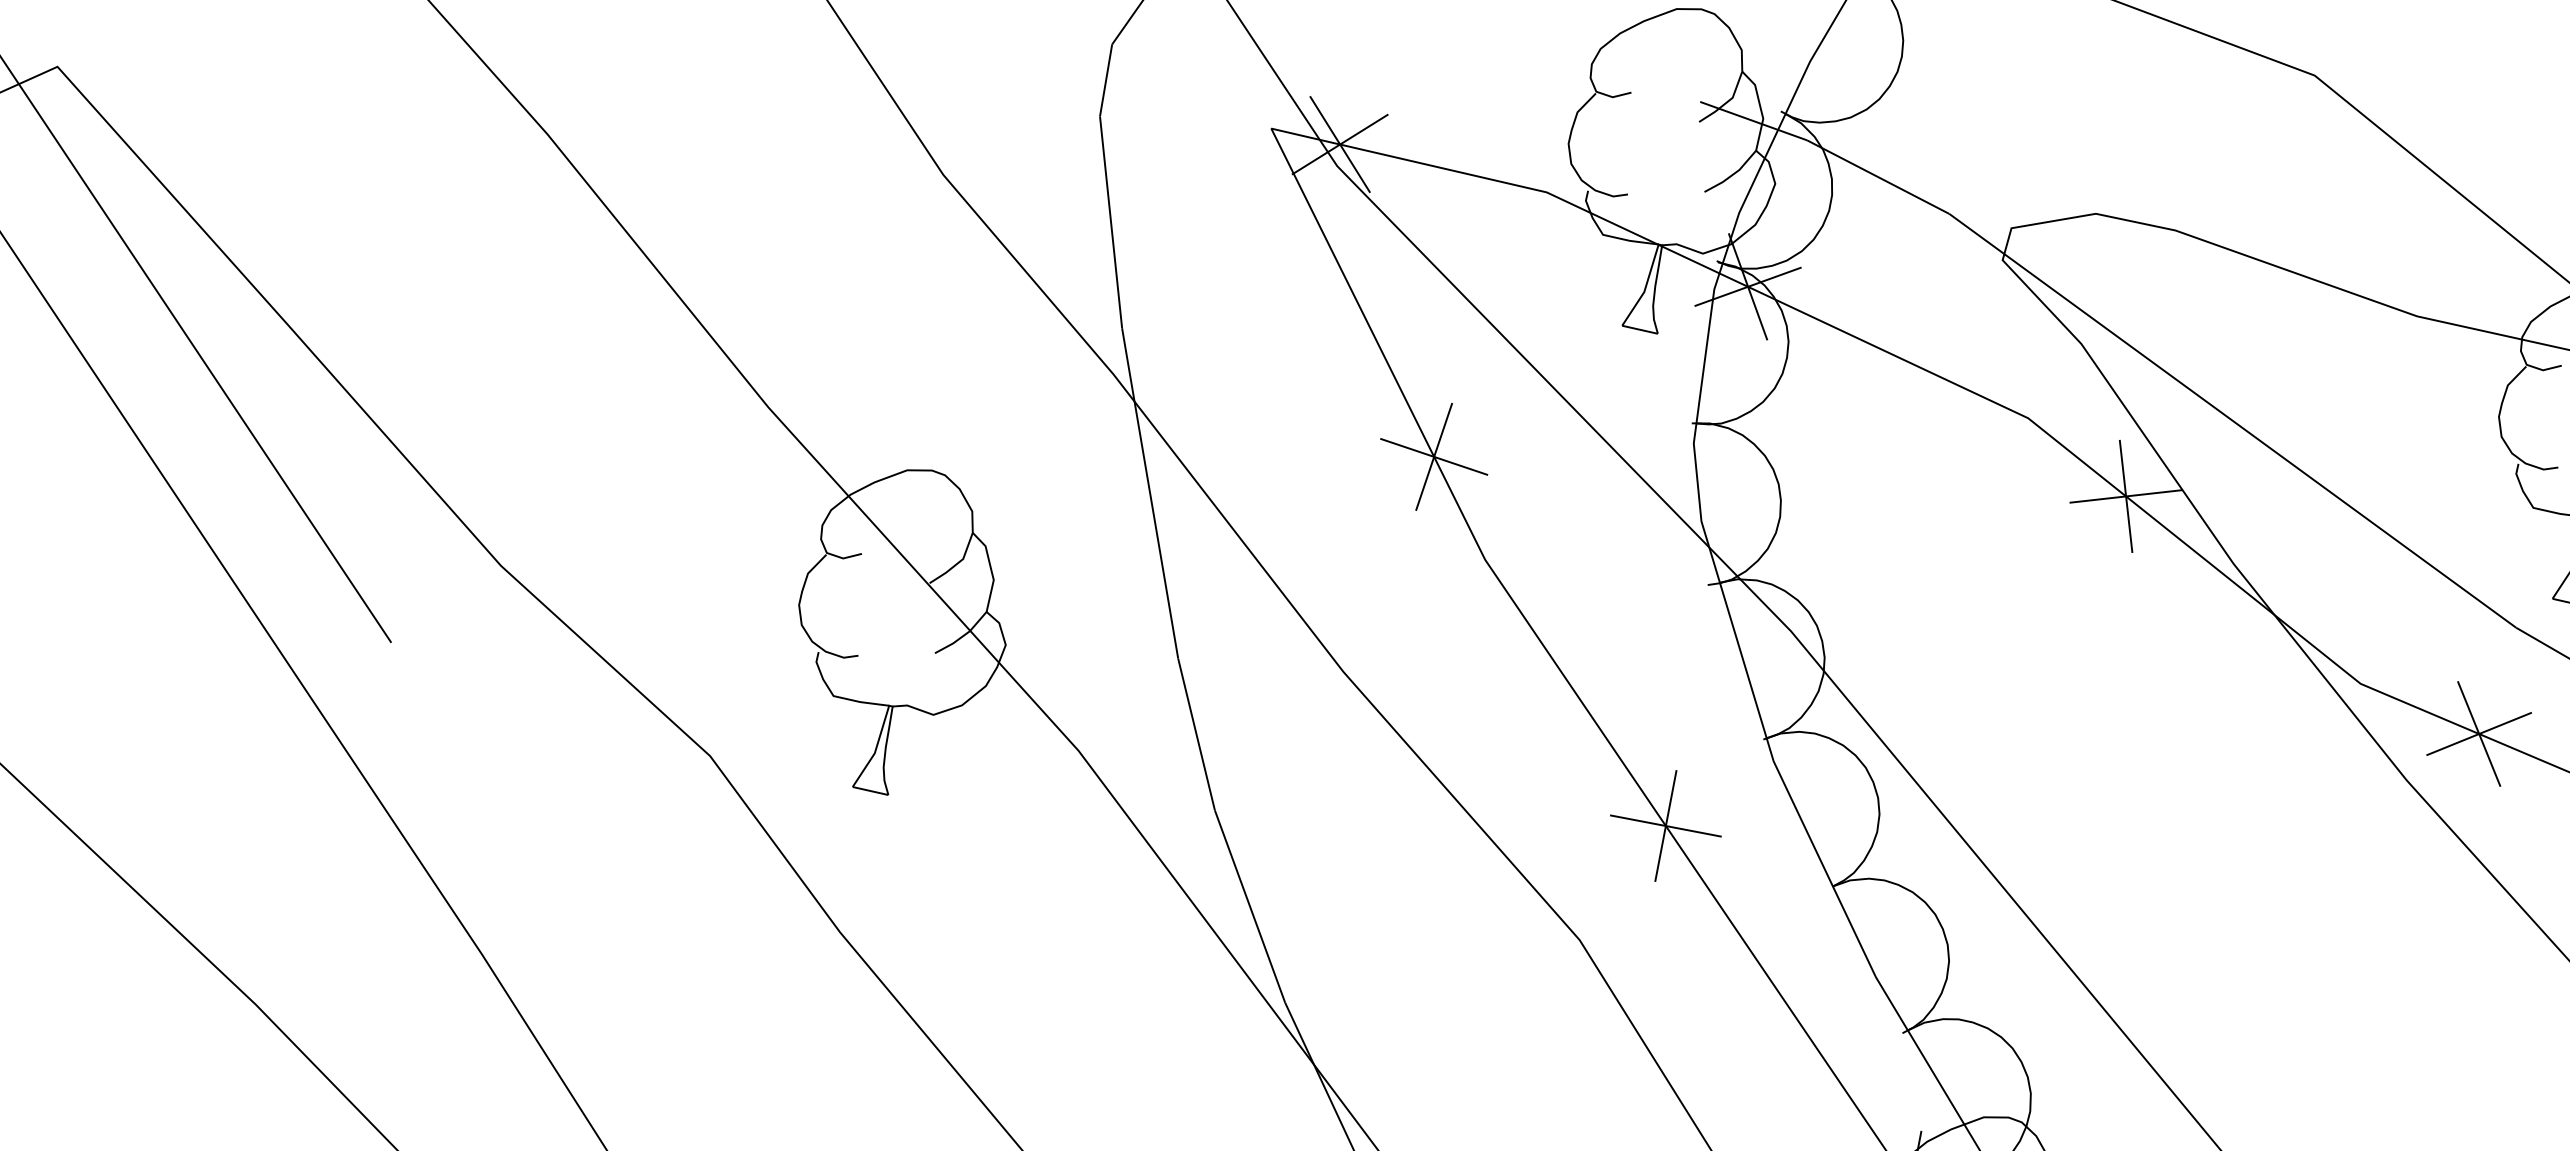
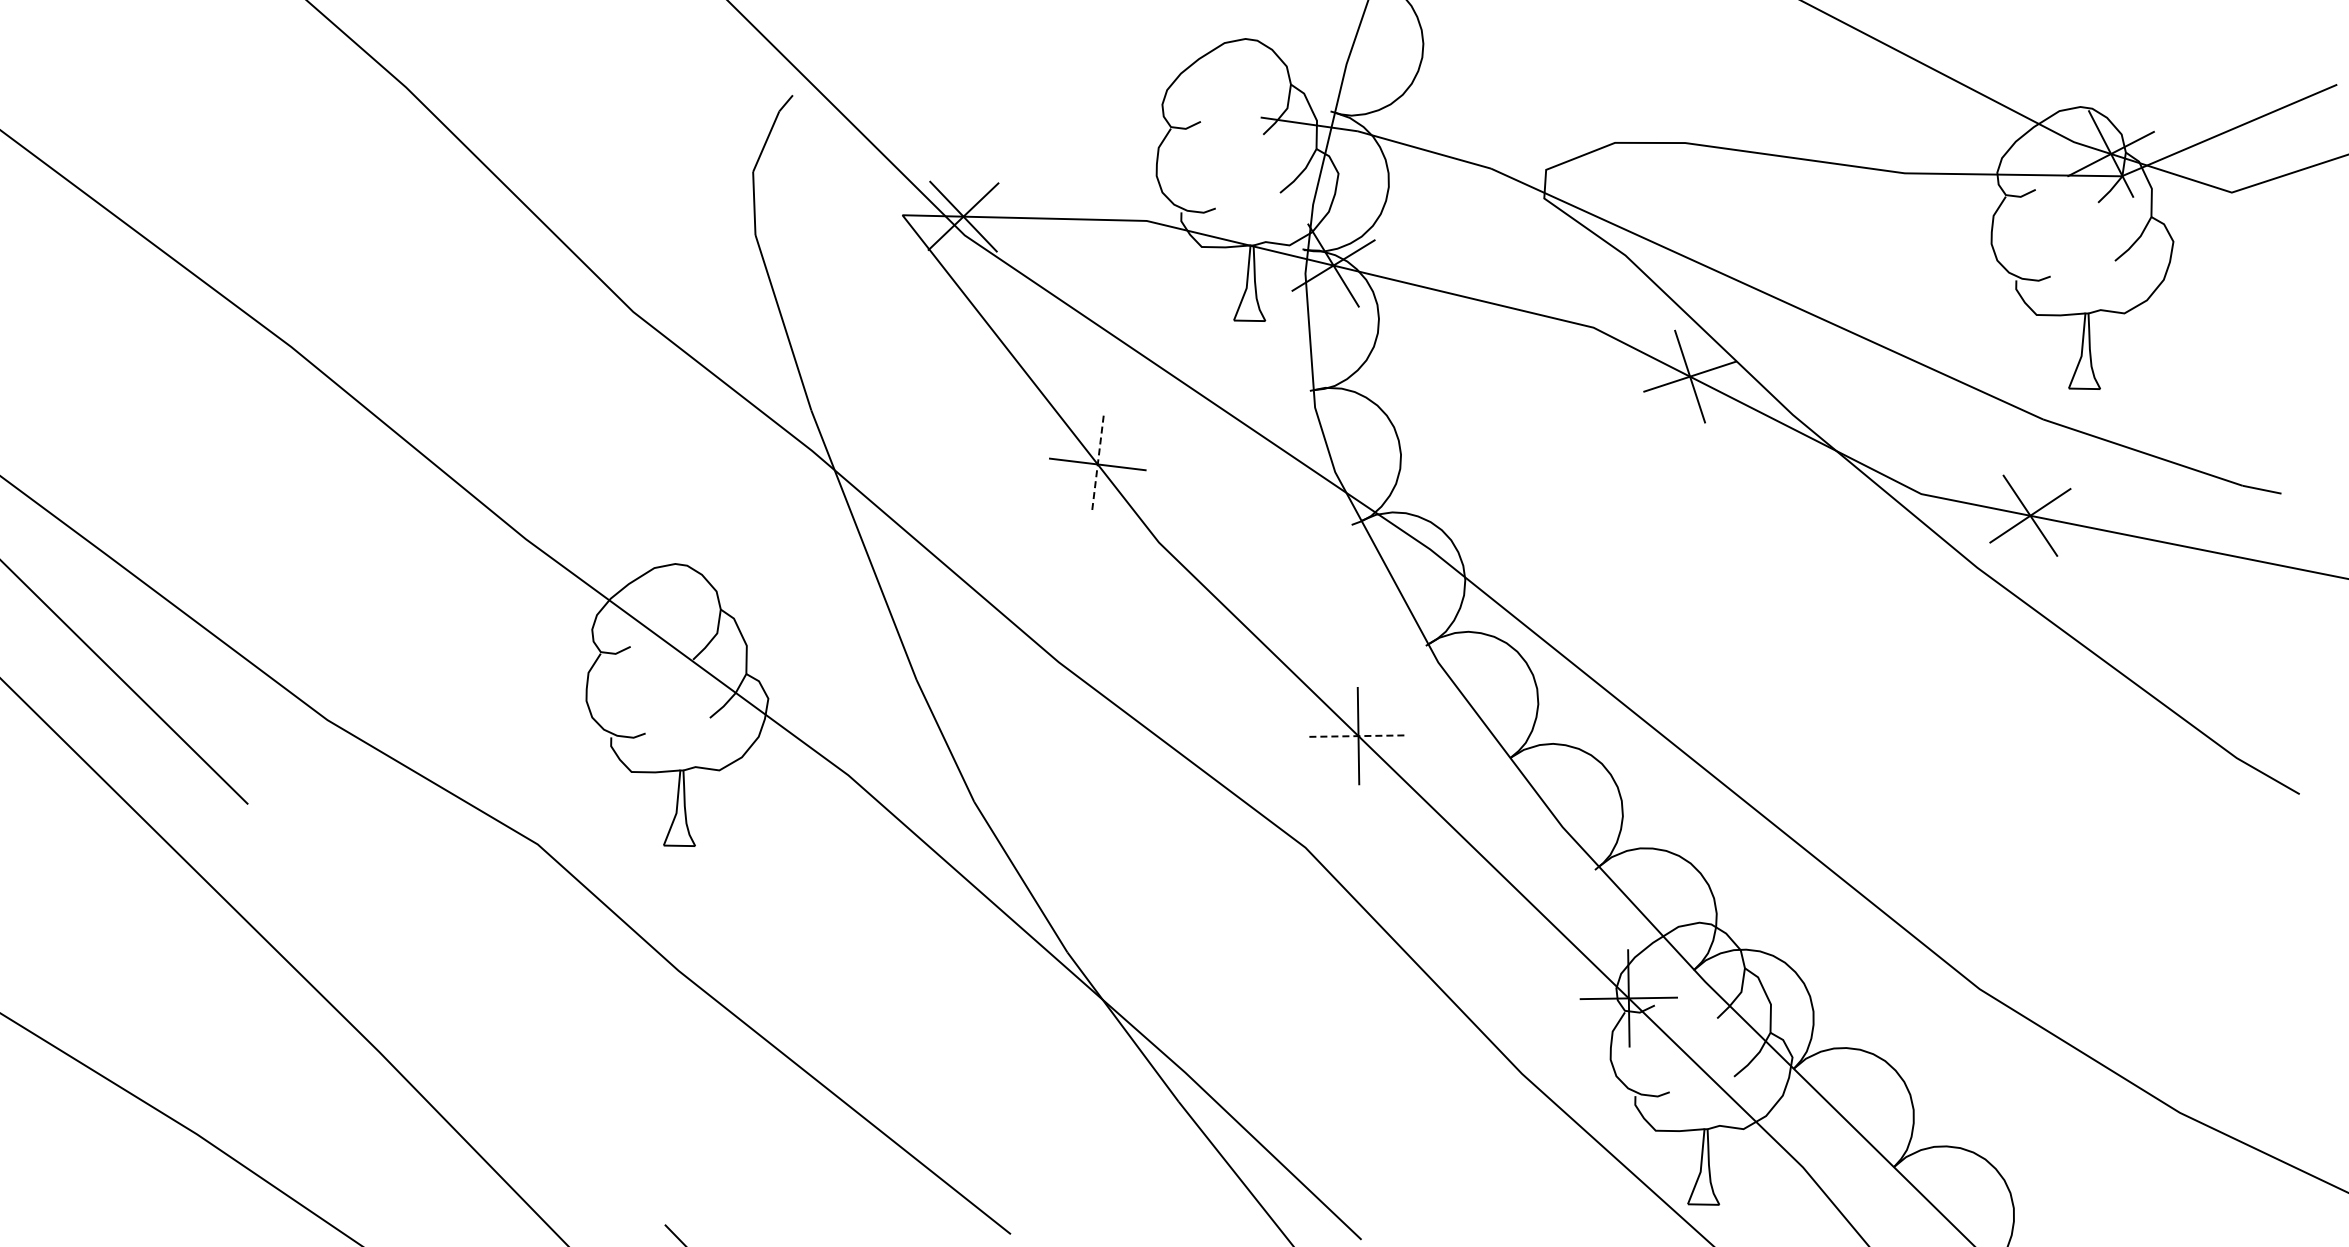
line: (1433, 456) -> (1097, 464), solid -> dashed
line: (1665, 826) -> (1358, 736), solid -> dashed

